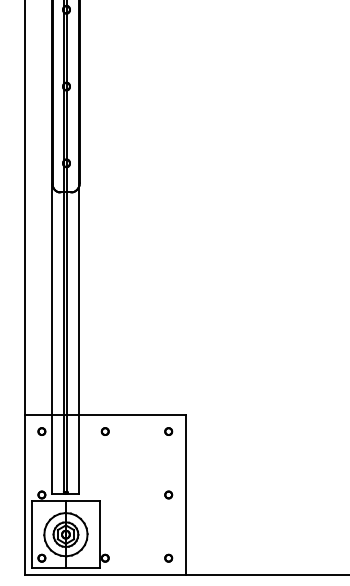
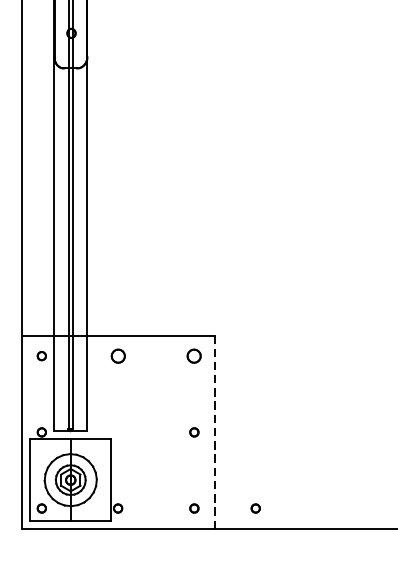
part: (104, 431) -> (117, 356), size x1.6
part: (168, 431) -> (194, 356), size x1.6
line: (185, 494) -> (214, 431), solid -> dashed
part: (219, 557) -> (255, 507), added

